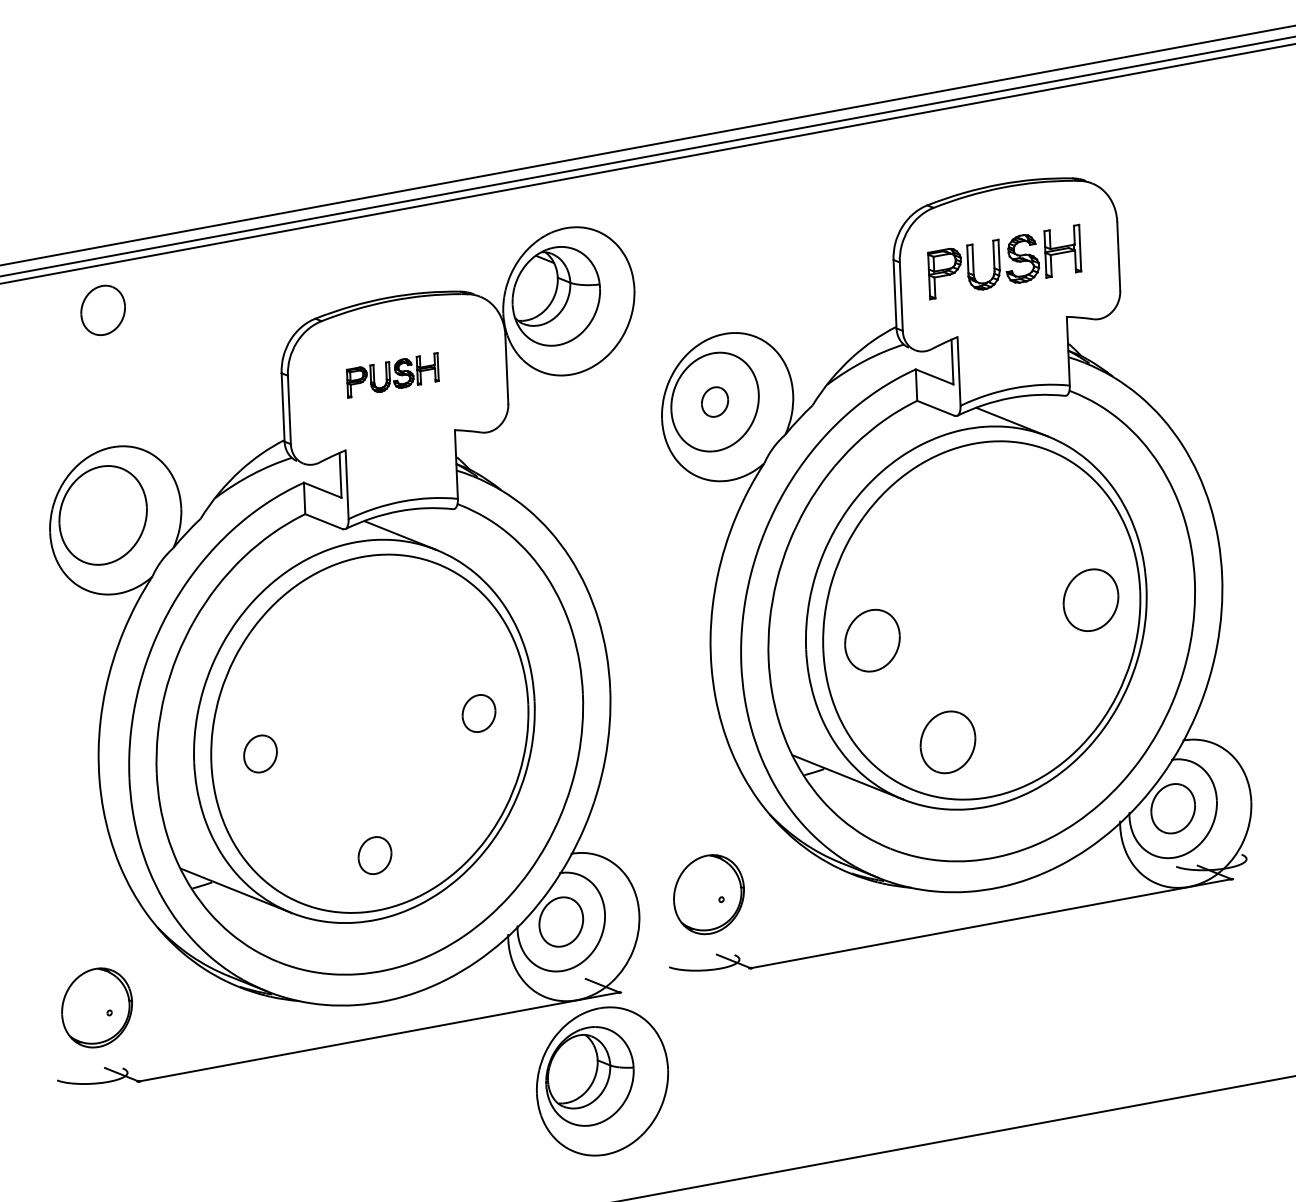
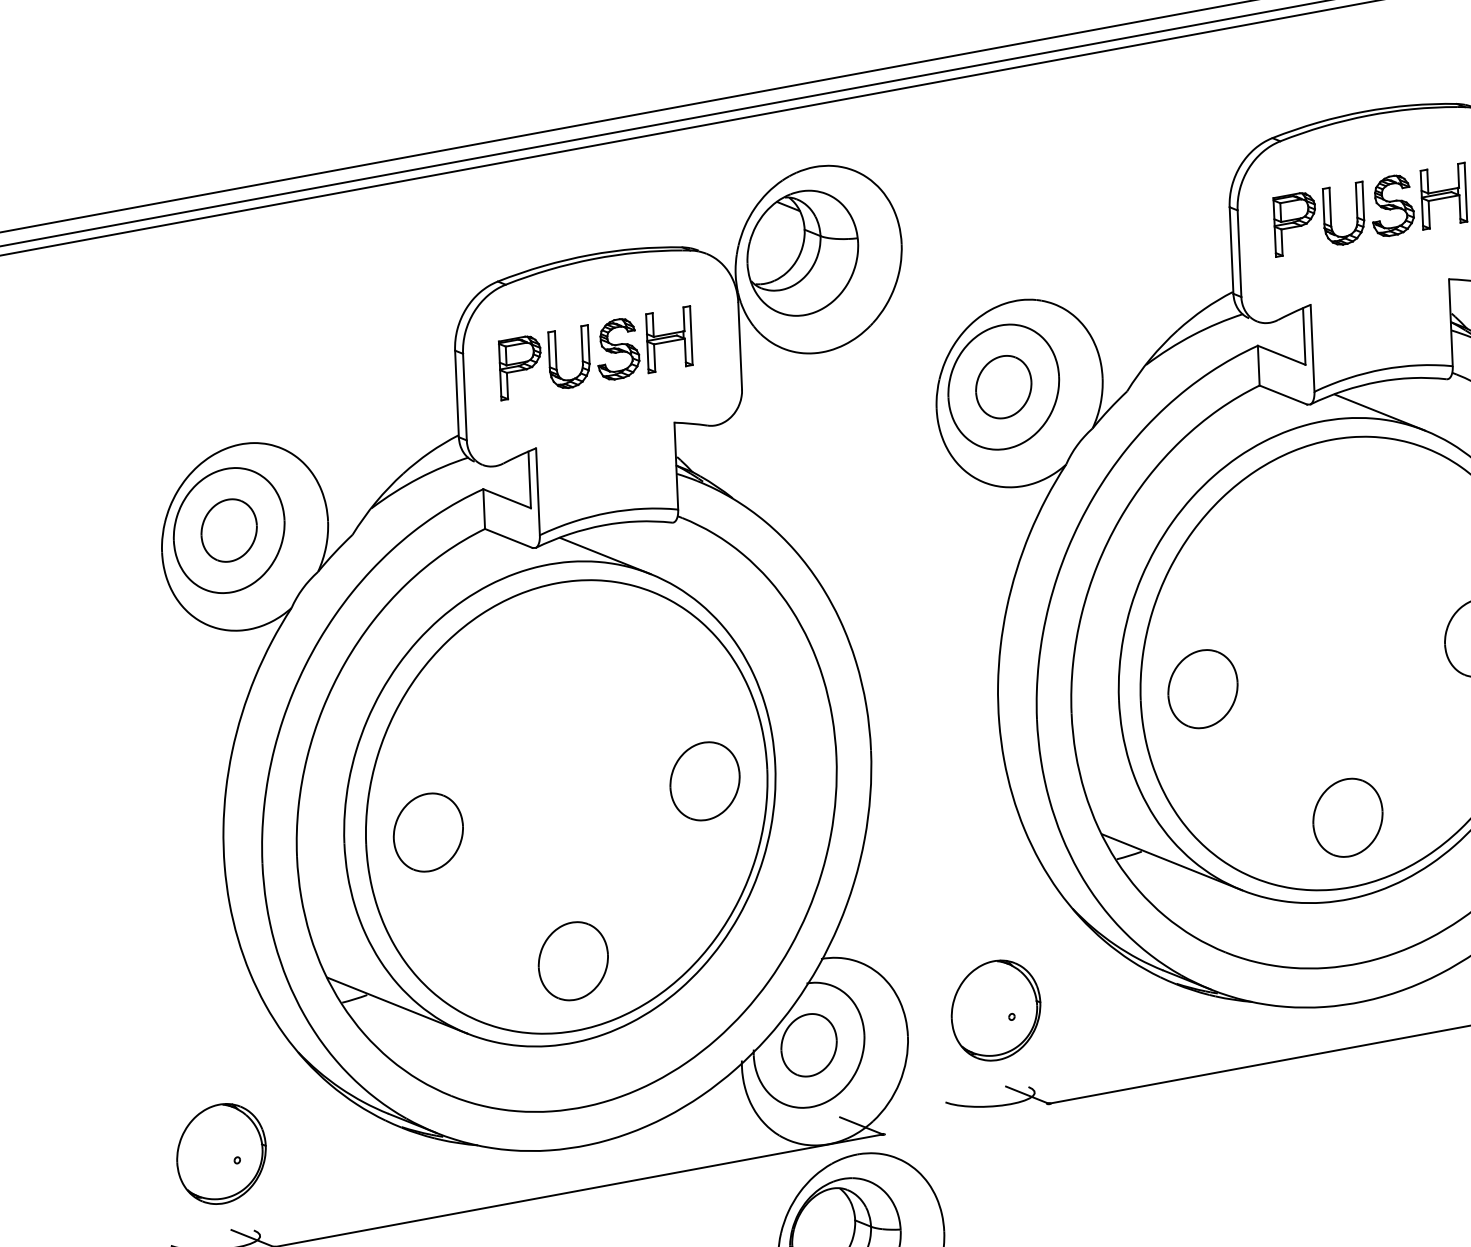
part: (102, 309) -> (228, 529), moved
part: (392, 375) -> (595, 353), size x1.67
part: (714, 401) -> (1003, 386), size x1.67
part: (478, 713) -> (704, 781), size x1.67
part: (947, 742) -> (1347, 818), moved
part: (260, 753) -> (428, 831), size x1.67
part: (374, 855) -> (572, 961), size x1.67

